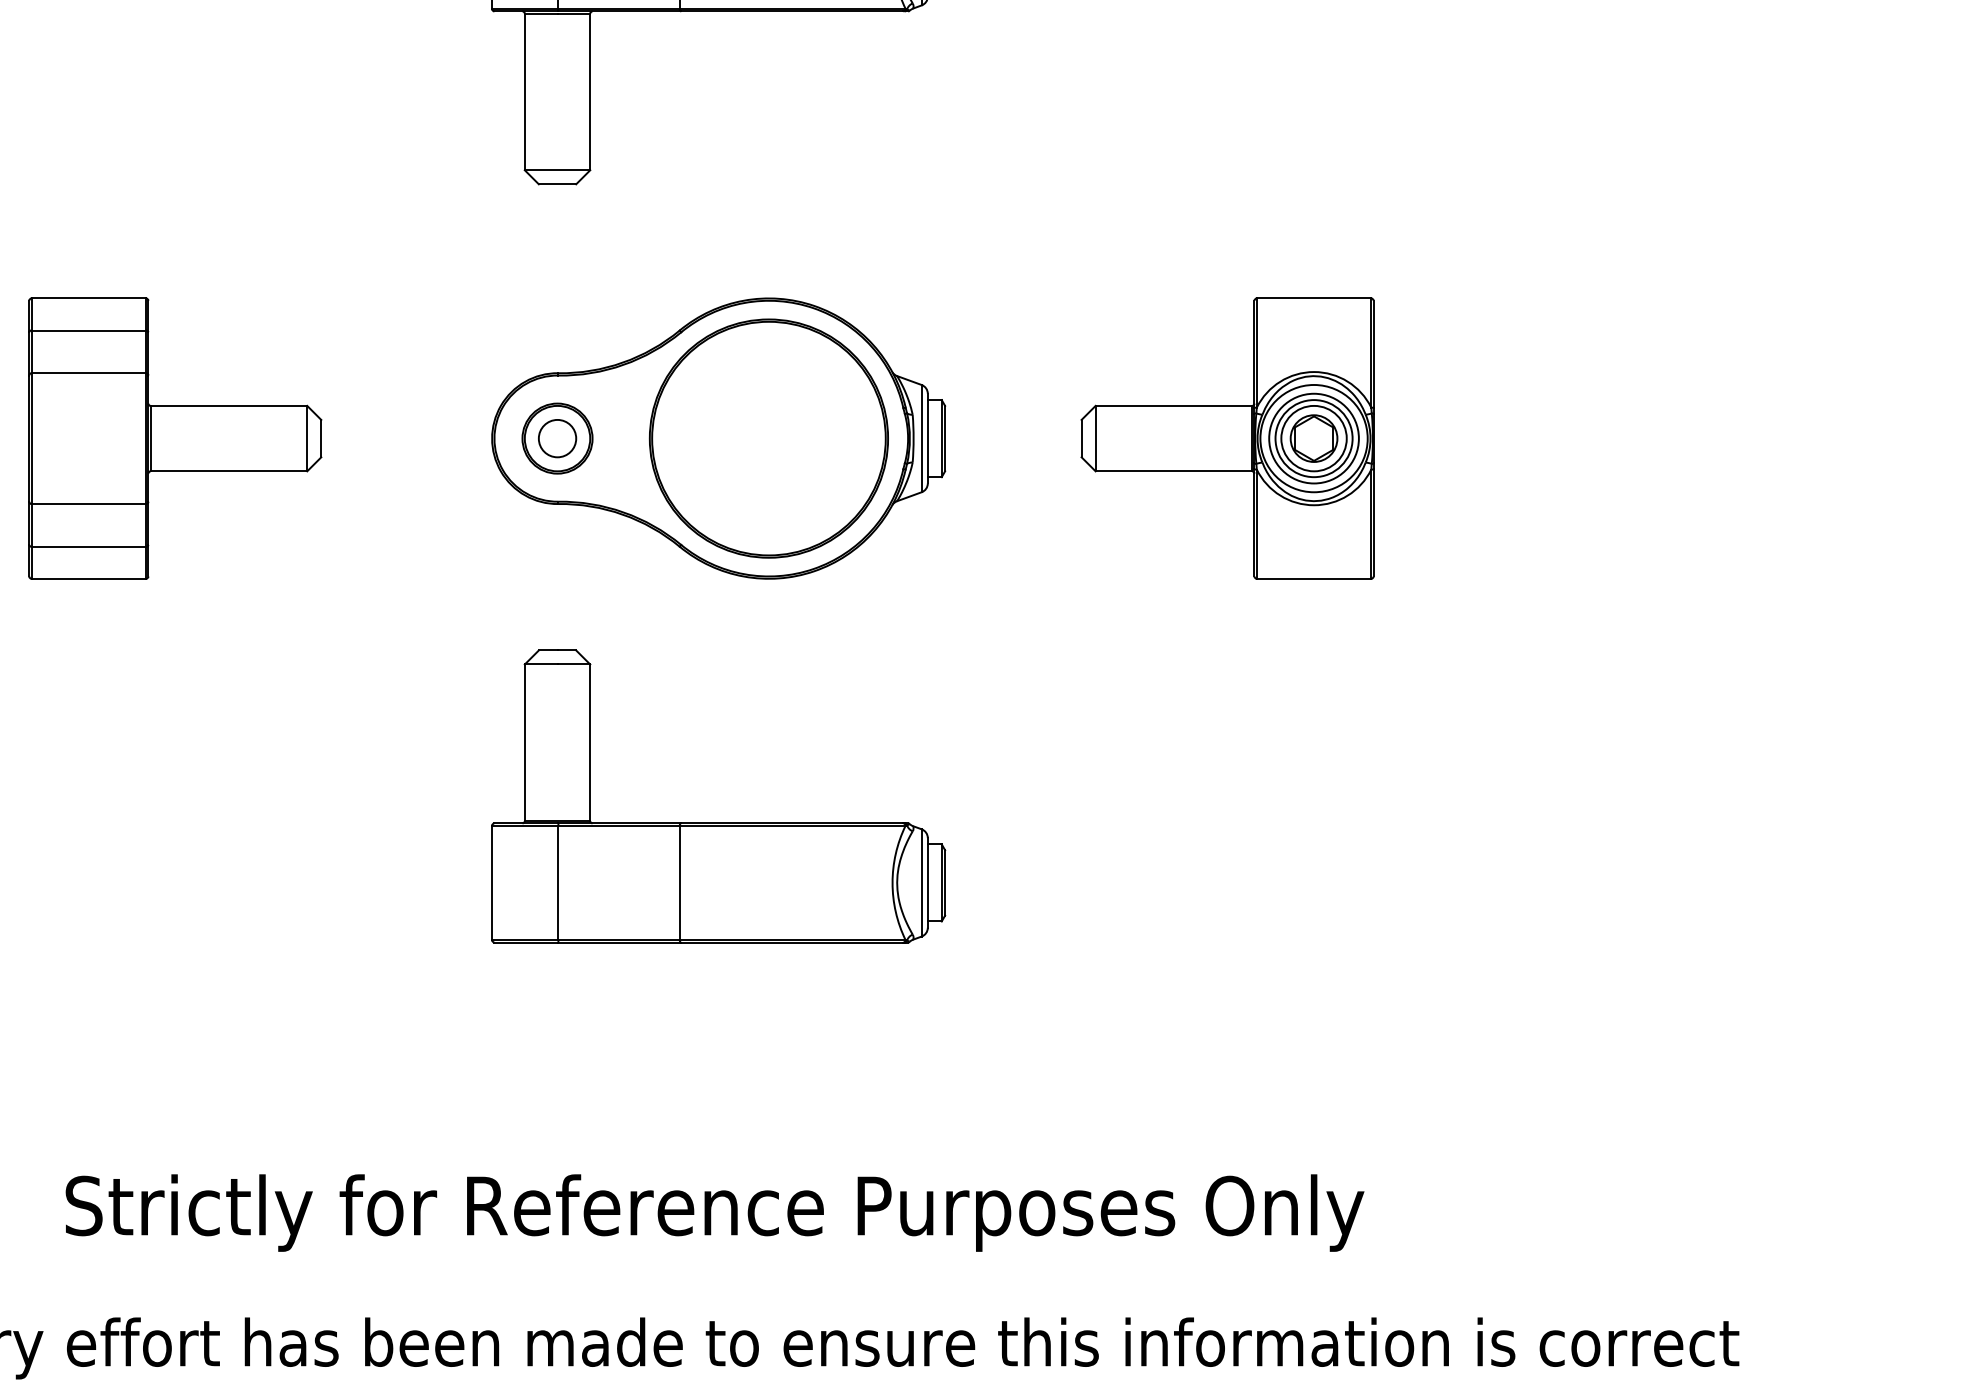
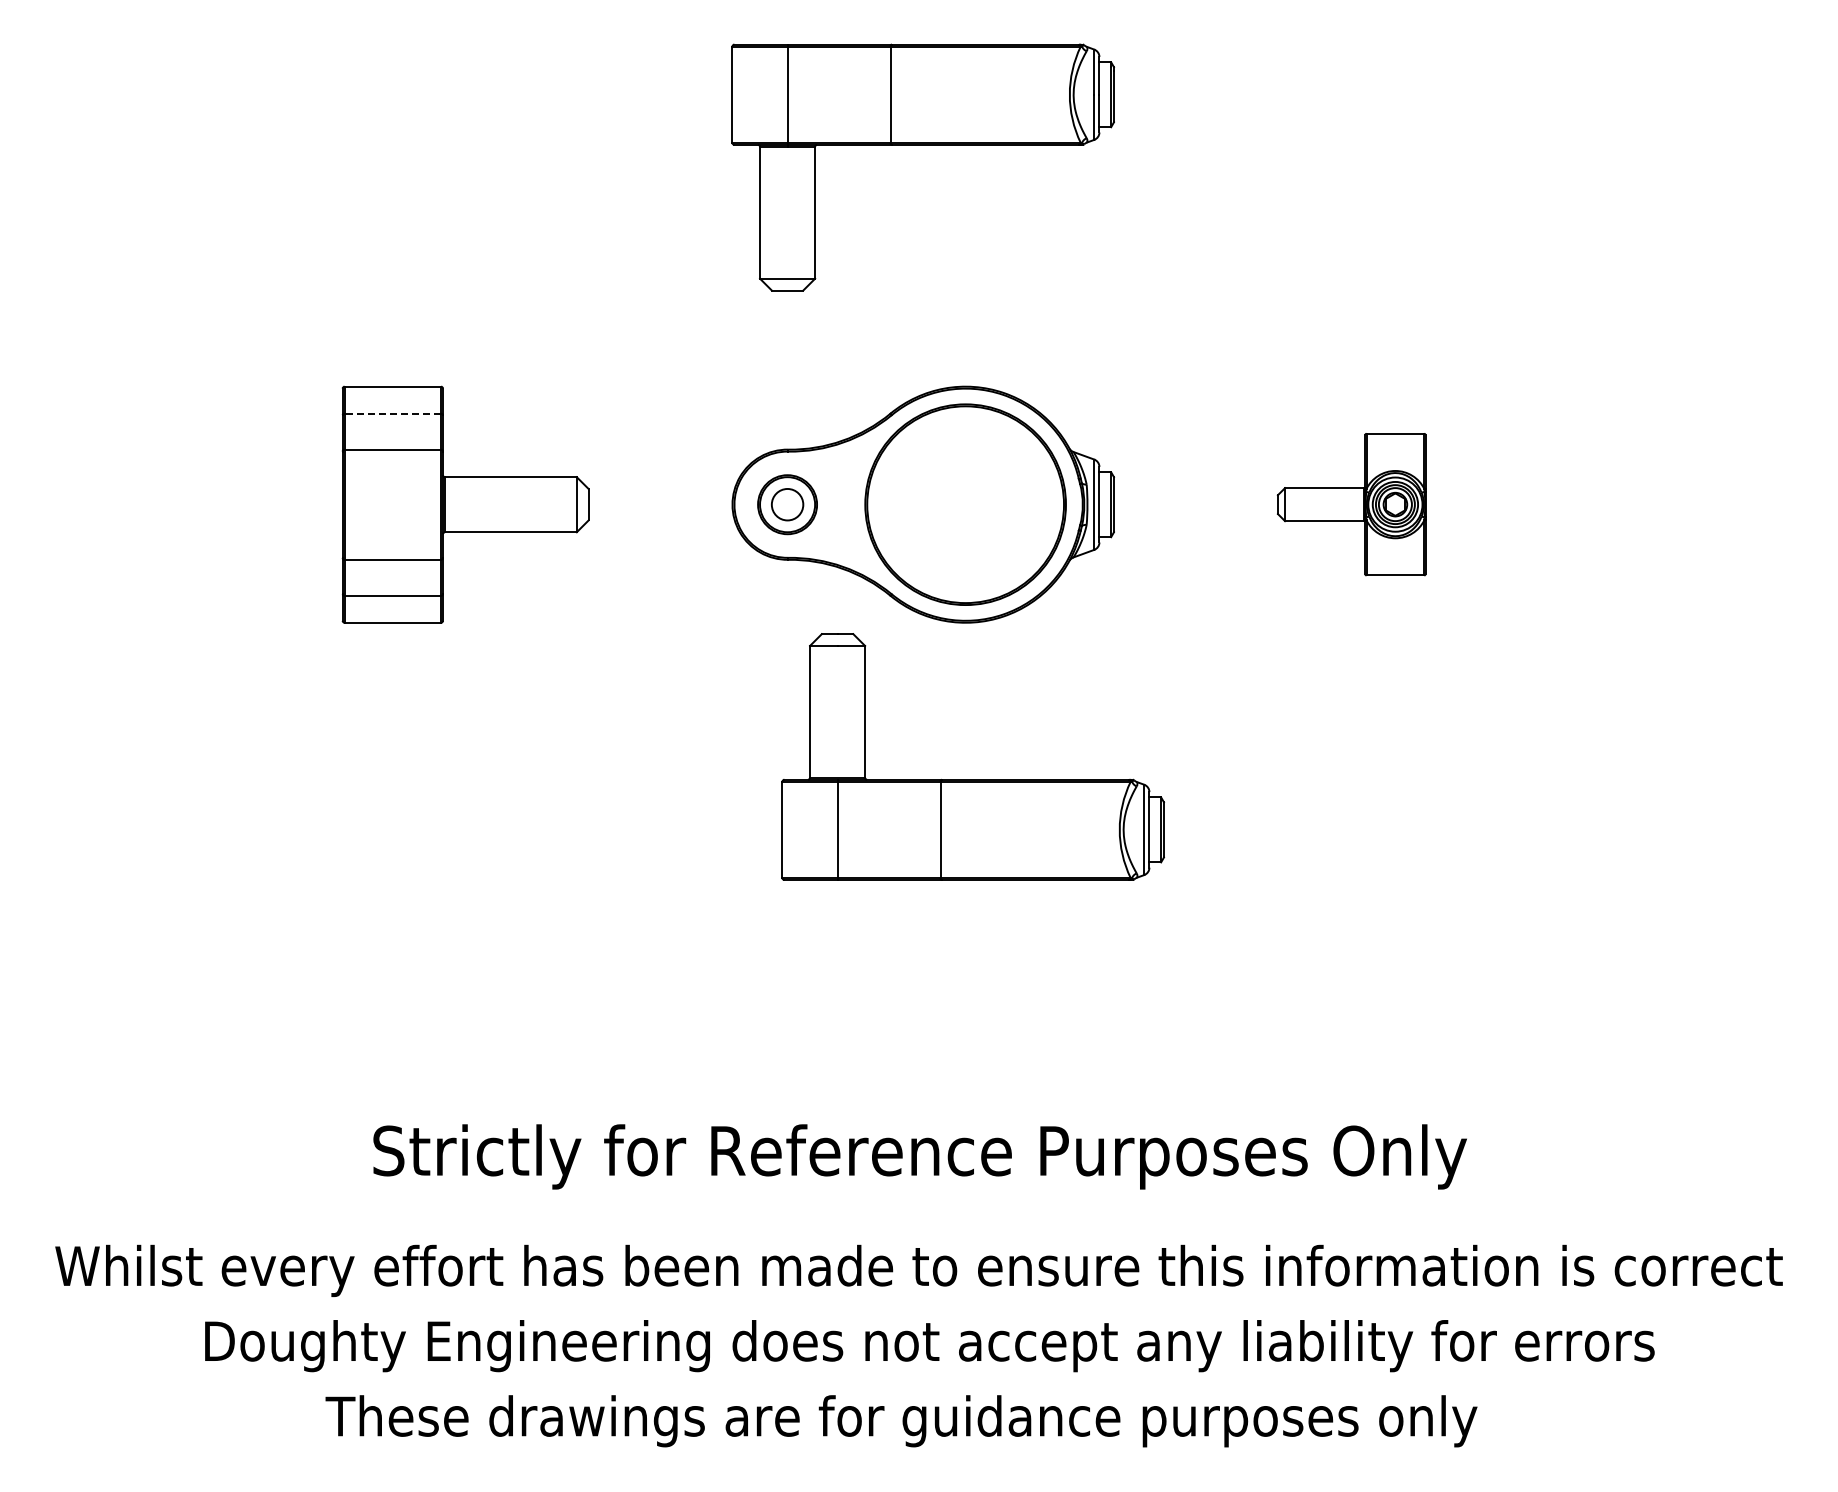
line: (88, 330) -> (392, 413), solid -> dashed
part: (1227, 438) -> (1351, 504), size x0.6
part: (717, 823) -> (972, 779), moved

